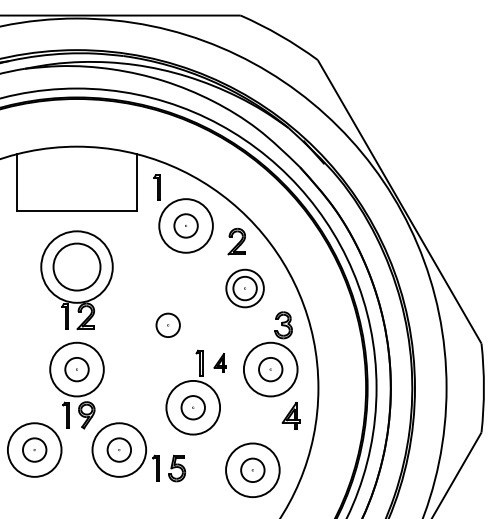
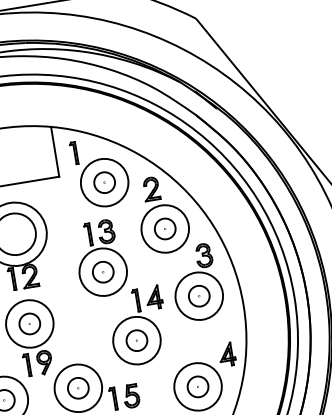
circle: (244, 288) -> (164, 229), size x1.43
part: (167, 310) -> (100, 259), added
part: (220, 362) -> (154, 297), size x1.43
part: (290, 415) -> (226, 354), moved

